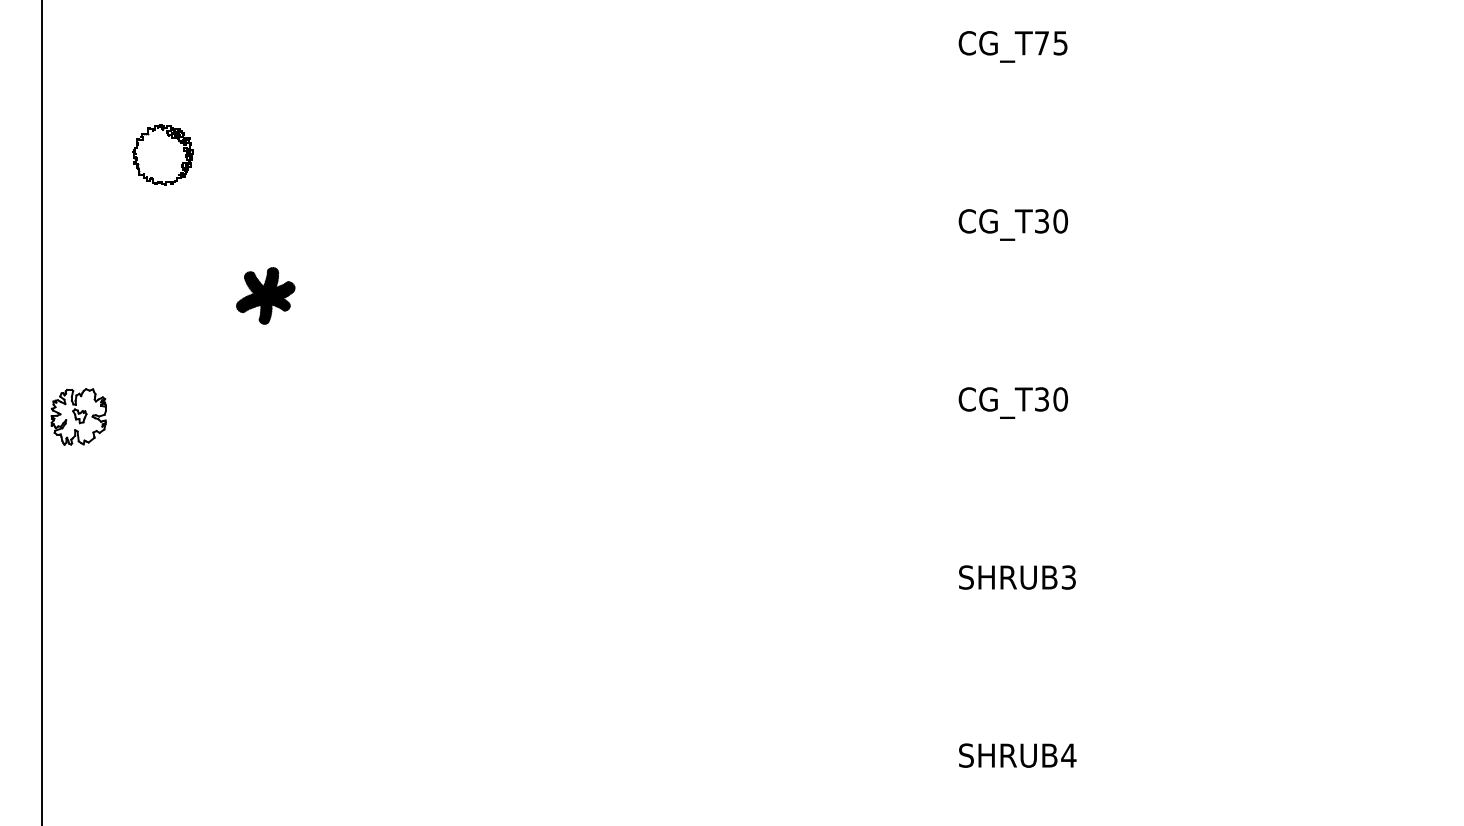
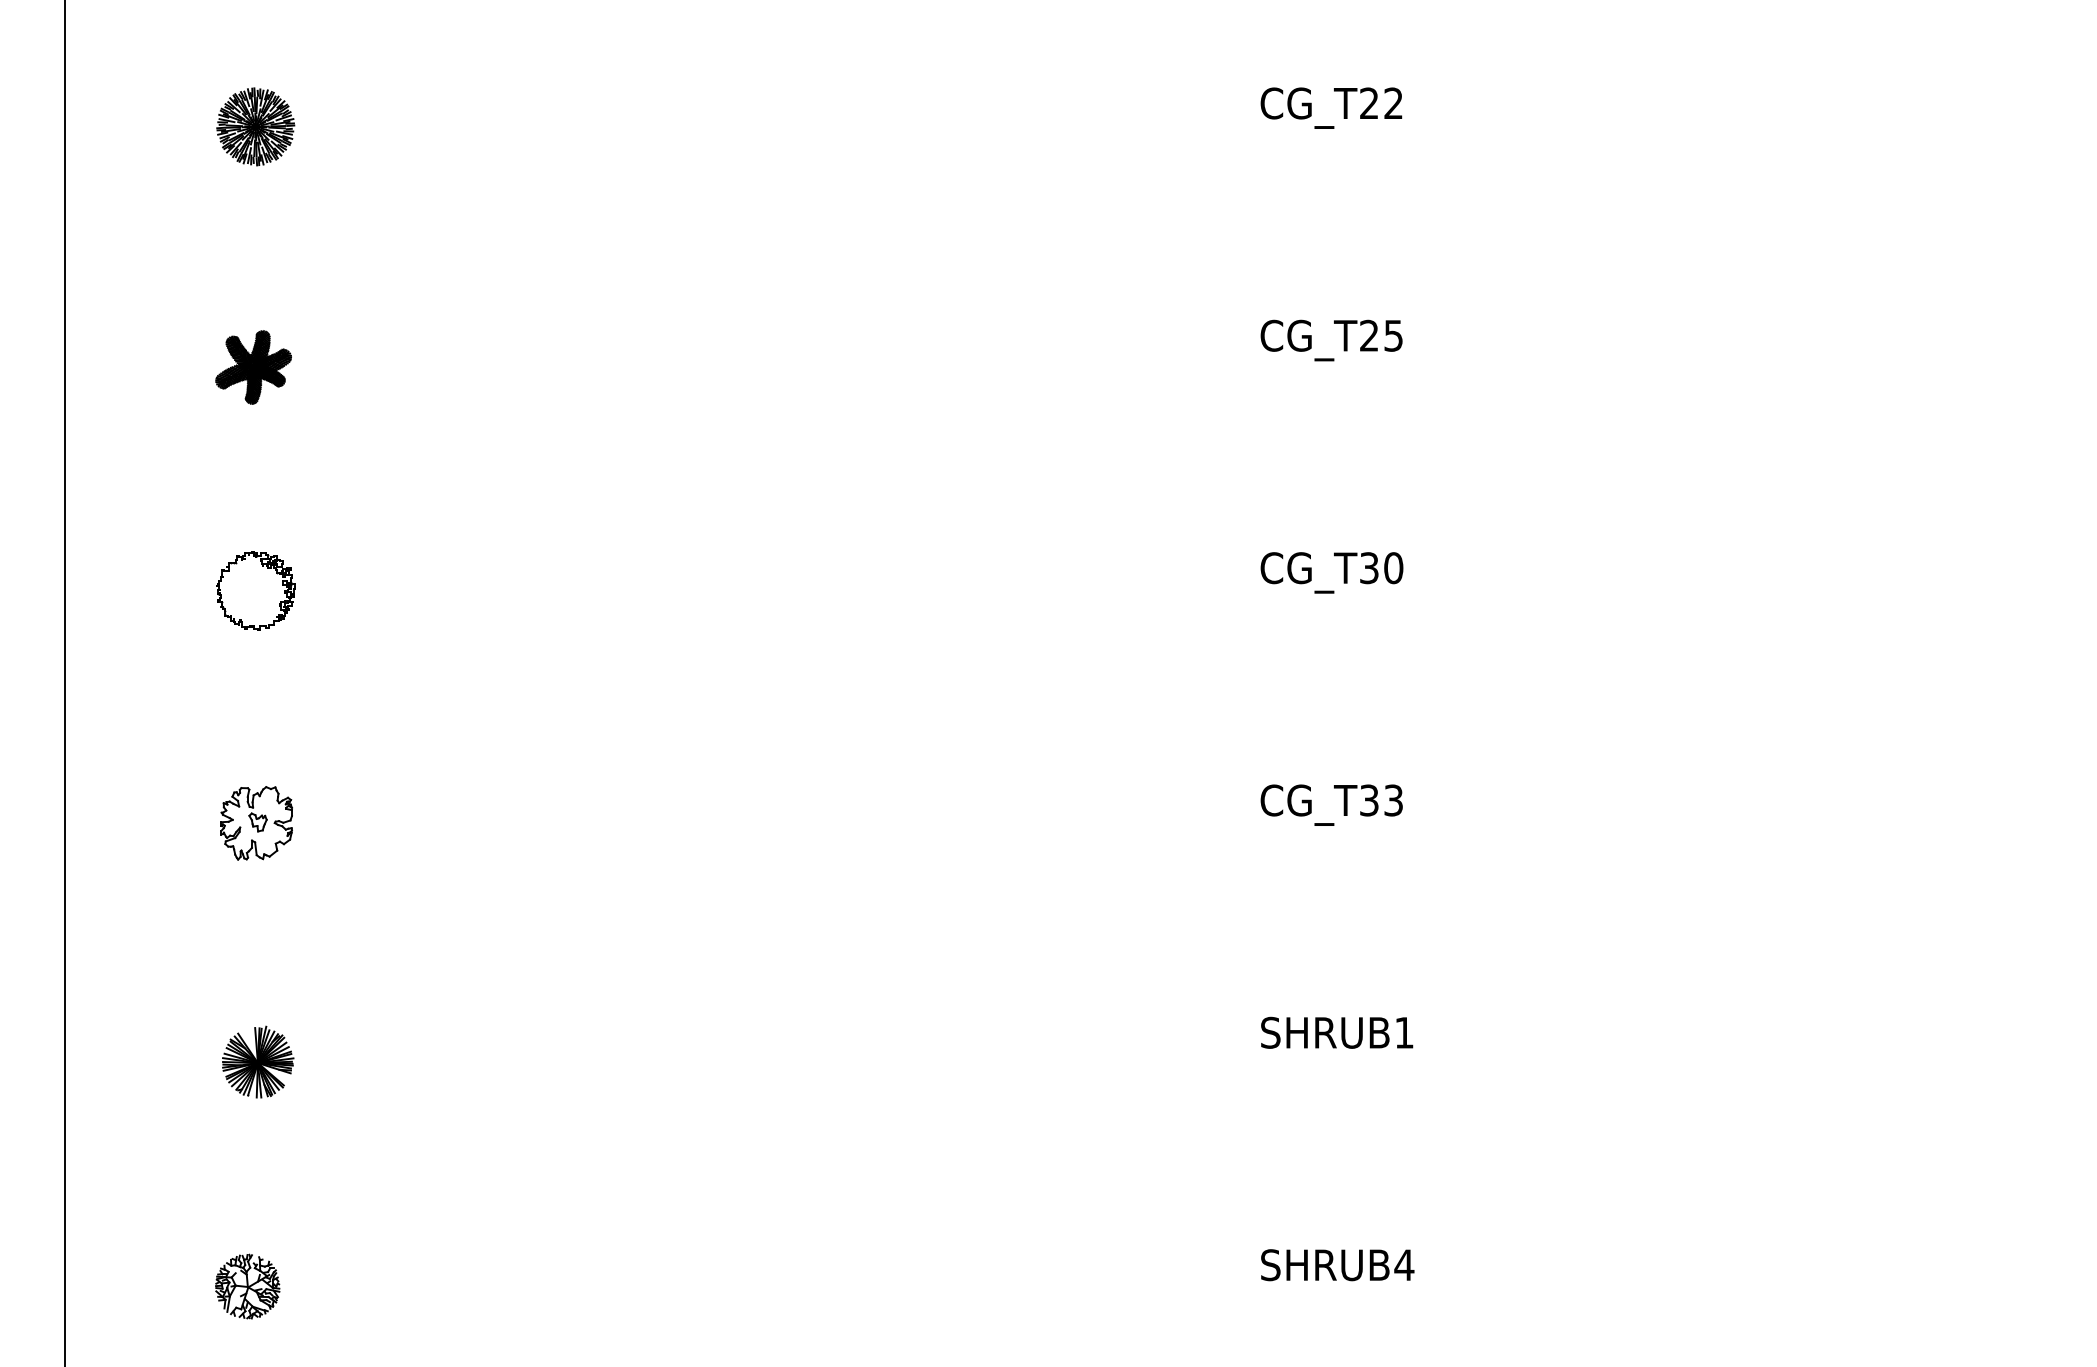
text: (1042, 43) -> (1369, 335), CG_T75 -> CG_T25
part: (162, 154) -> (255, 590), moved
part: (265, 295) -> (253, 367), moved
text: (1060, 399) -> (1393, 800), CG_T30 -> CG_T33
part: (78, 417) -> (256, 823), moved
text: (1068, 577) -> (1404, 1032), SHRUB3 -> SHRUB1
part: (190, 599) -> (258, 1061), added
part: (182, 771) -> (247, 1286), added

